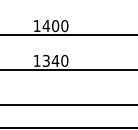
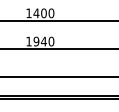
text: (46, 60) -> (36, 41), 1340 -> 1940

